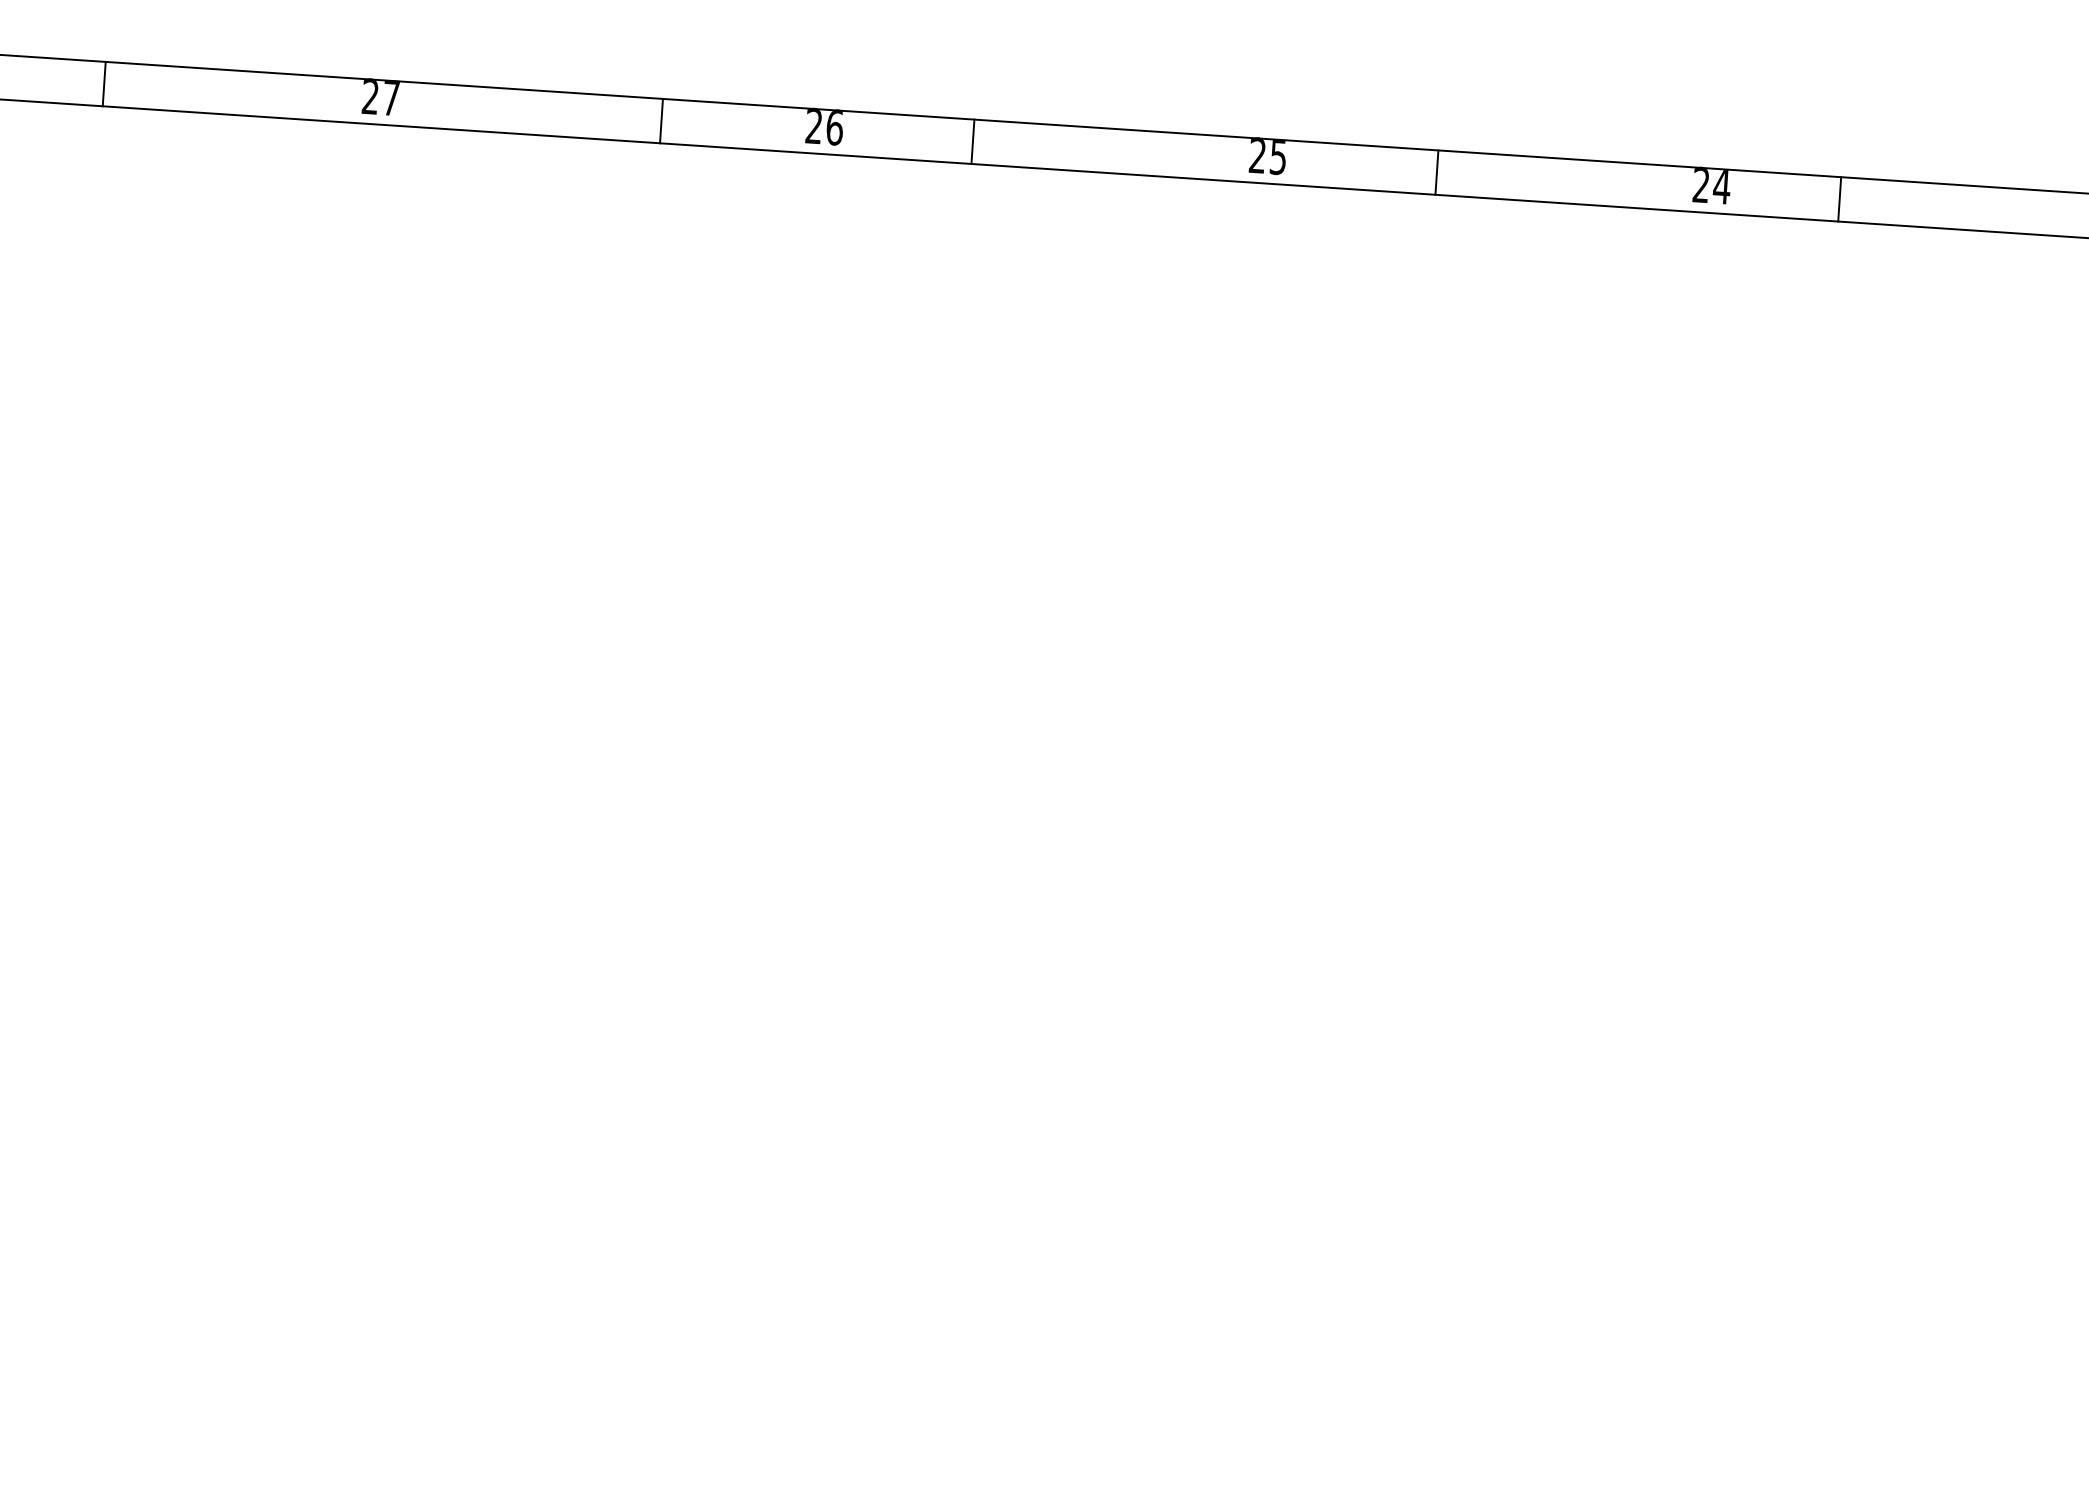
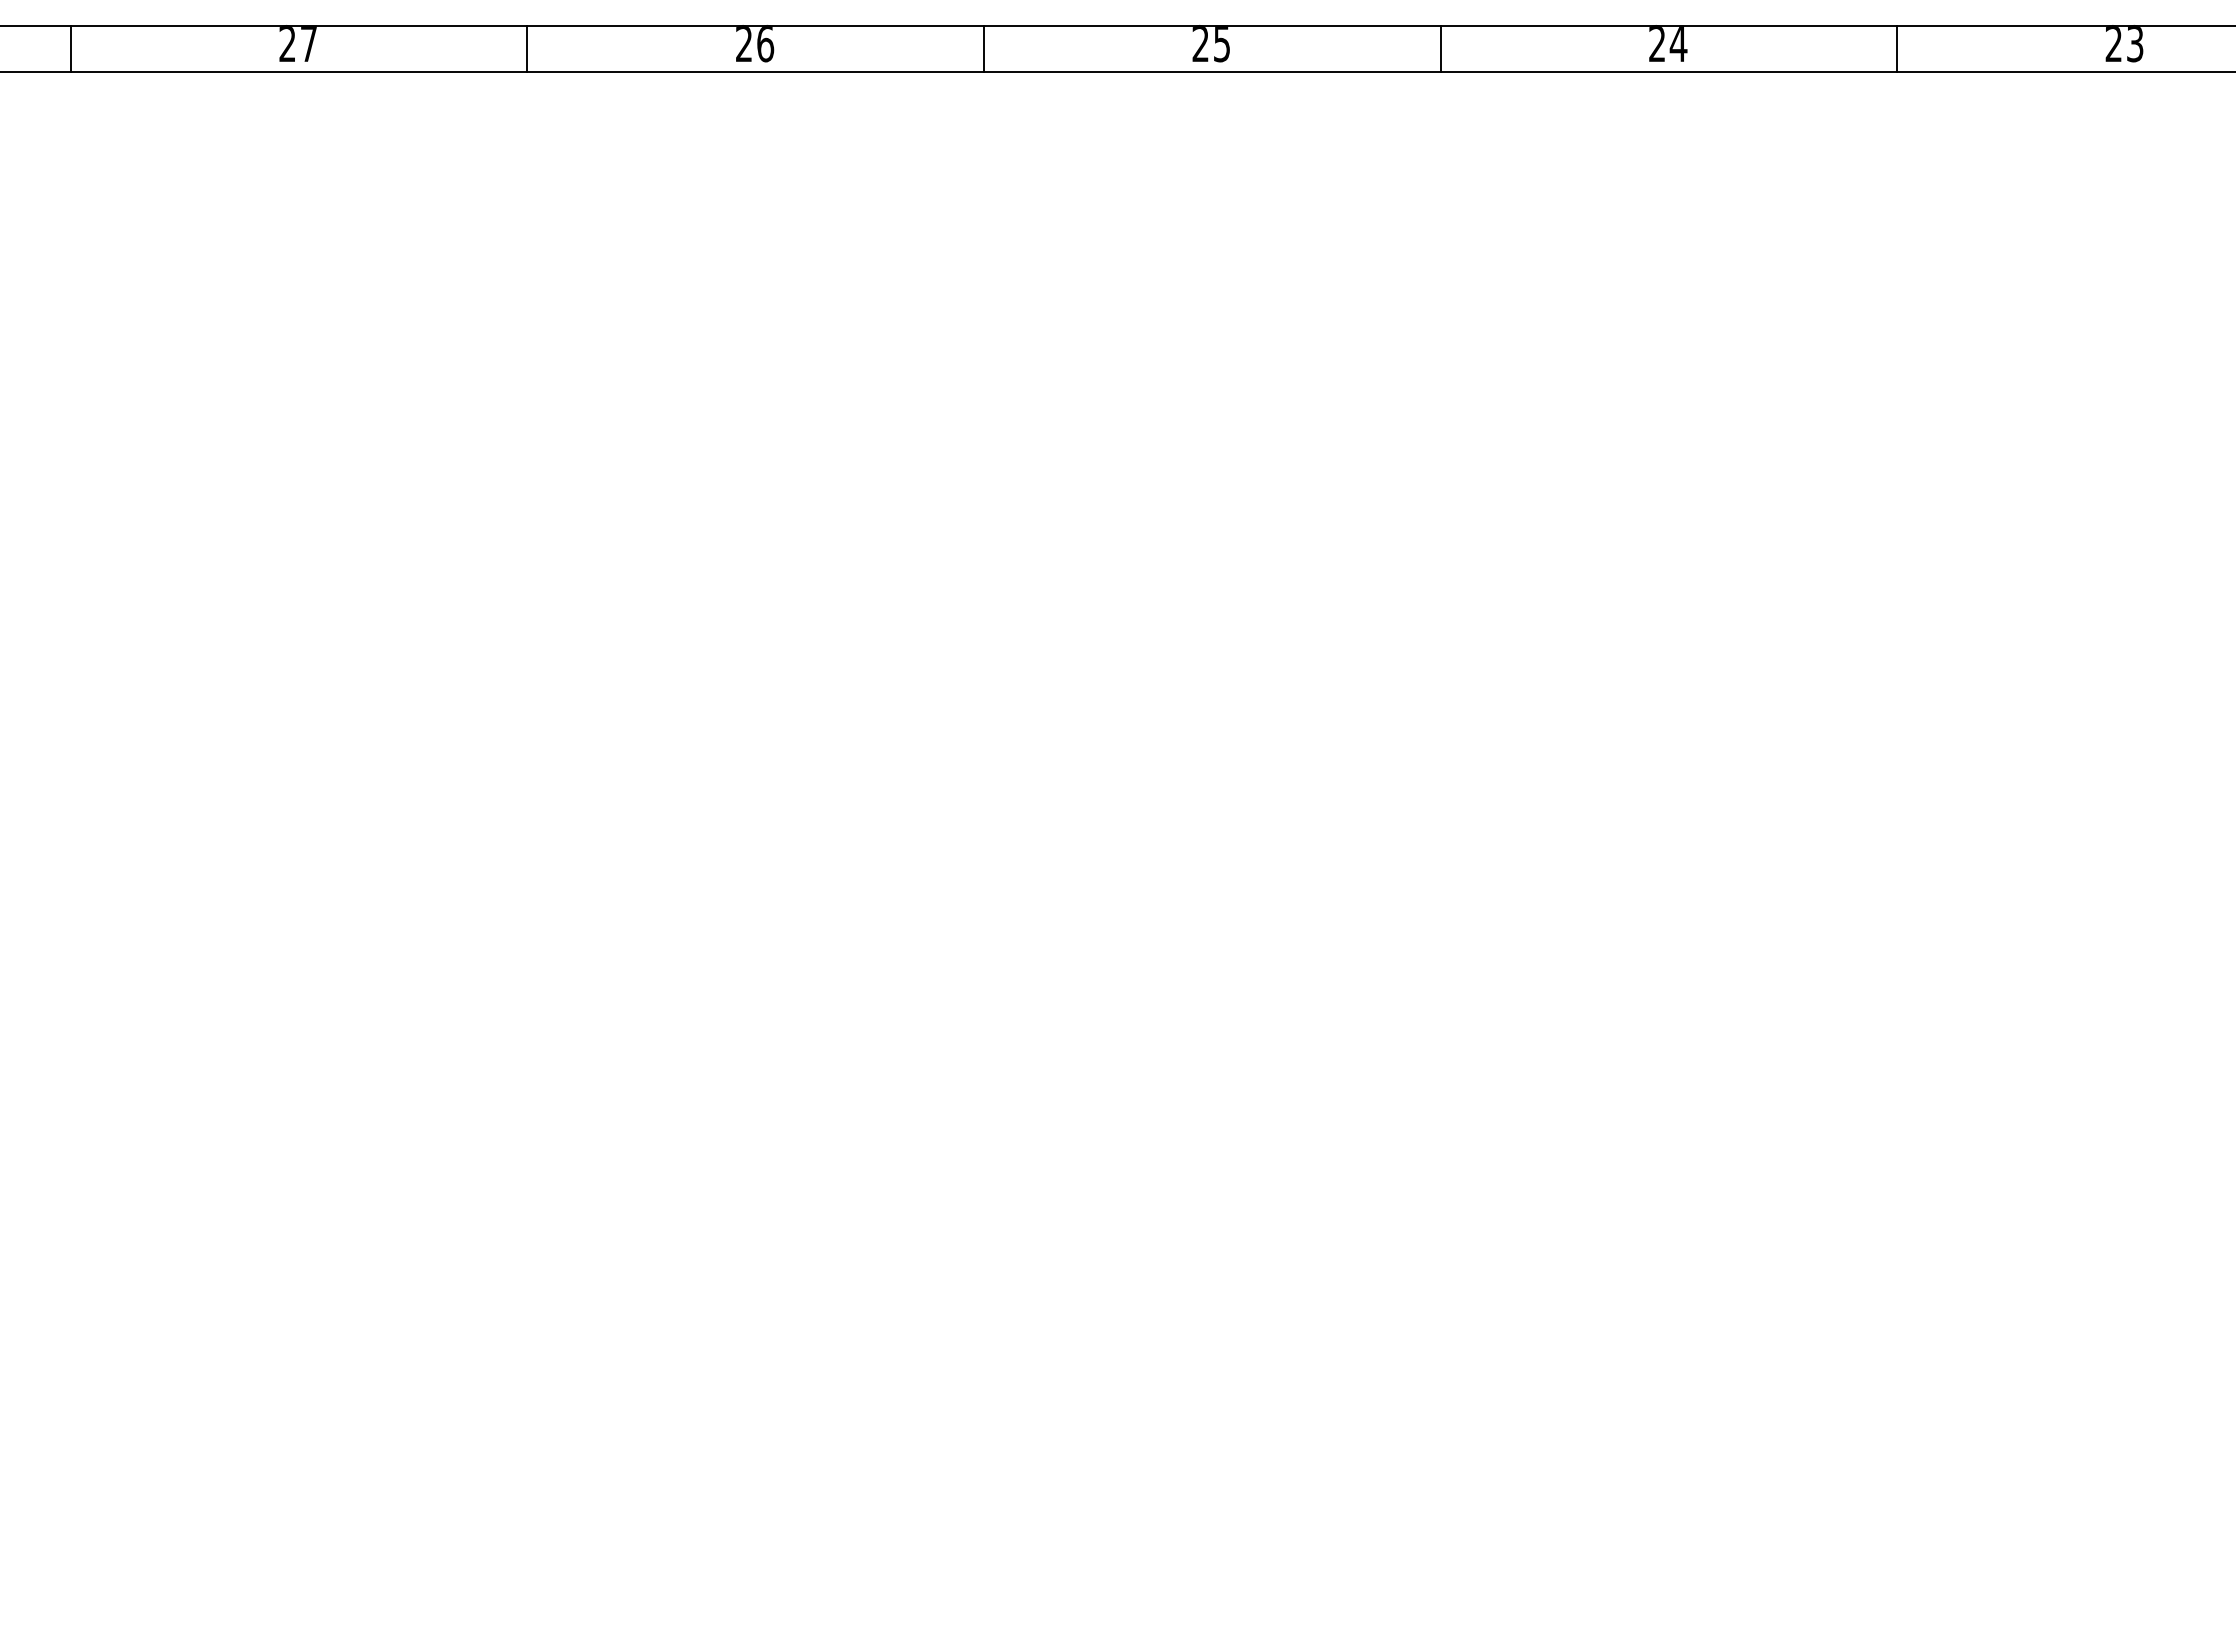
line: (103, 83) -> (70, 48), moved
line: (661, 120) -> (527, 48), moved
line: (972, 141) -> (983, 48), moved
line: (1436, 172) -> (1440, 48), moved
line: (1840, 198) -> (1897, 48), moved

